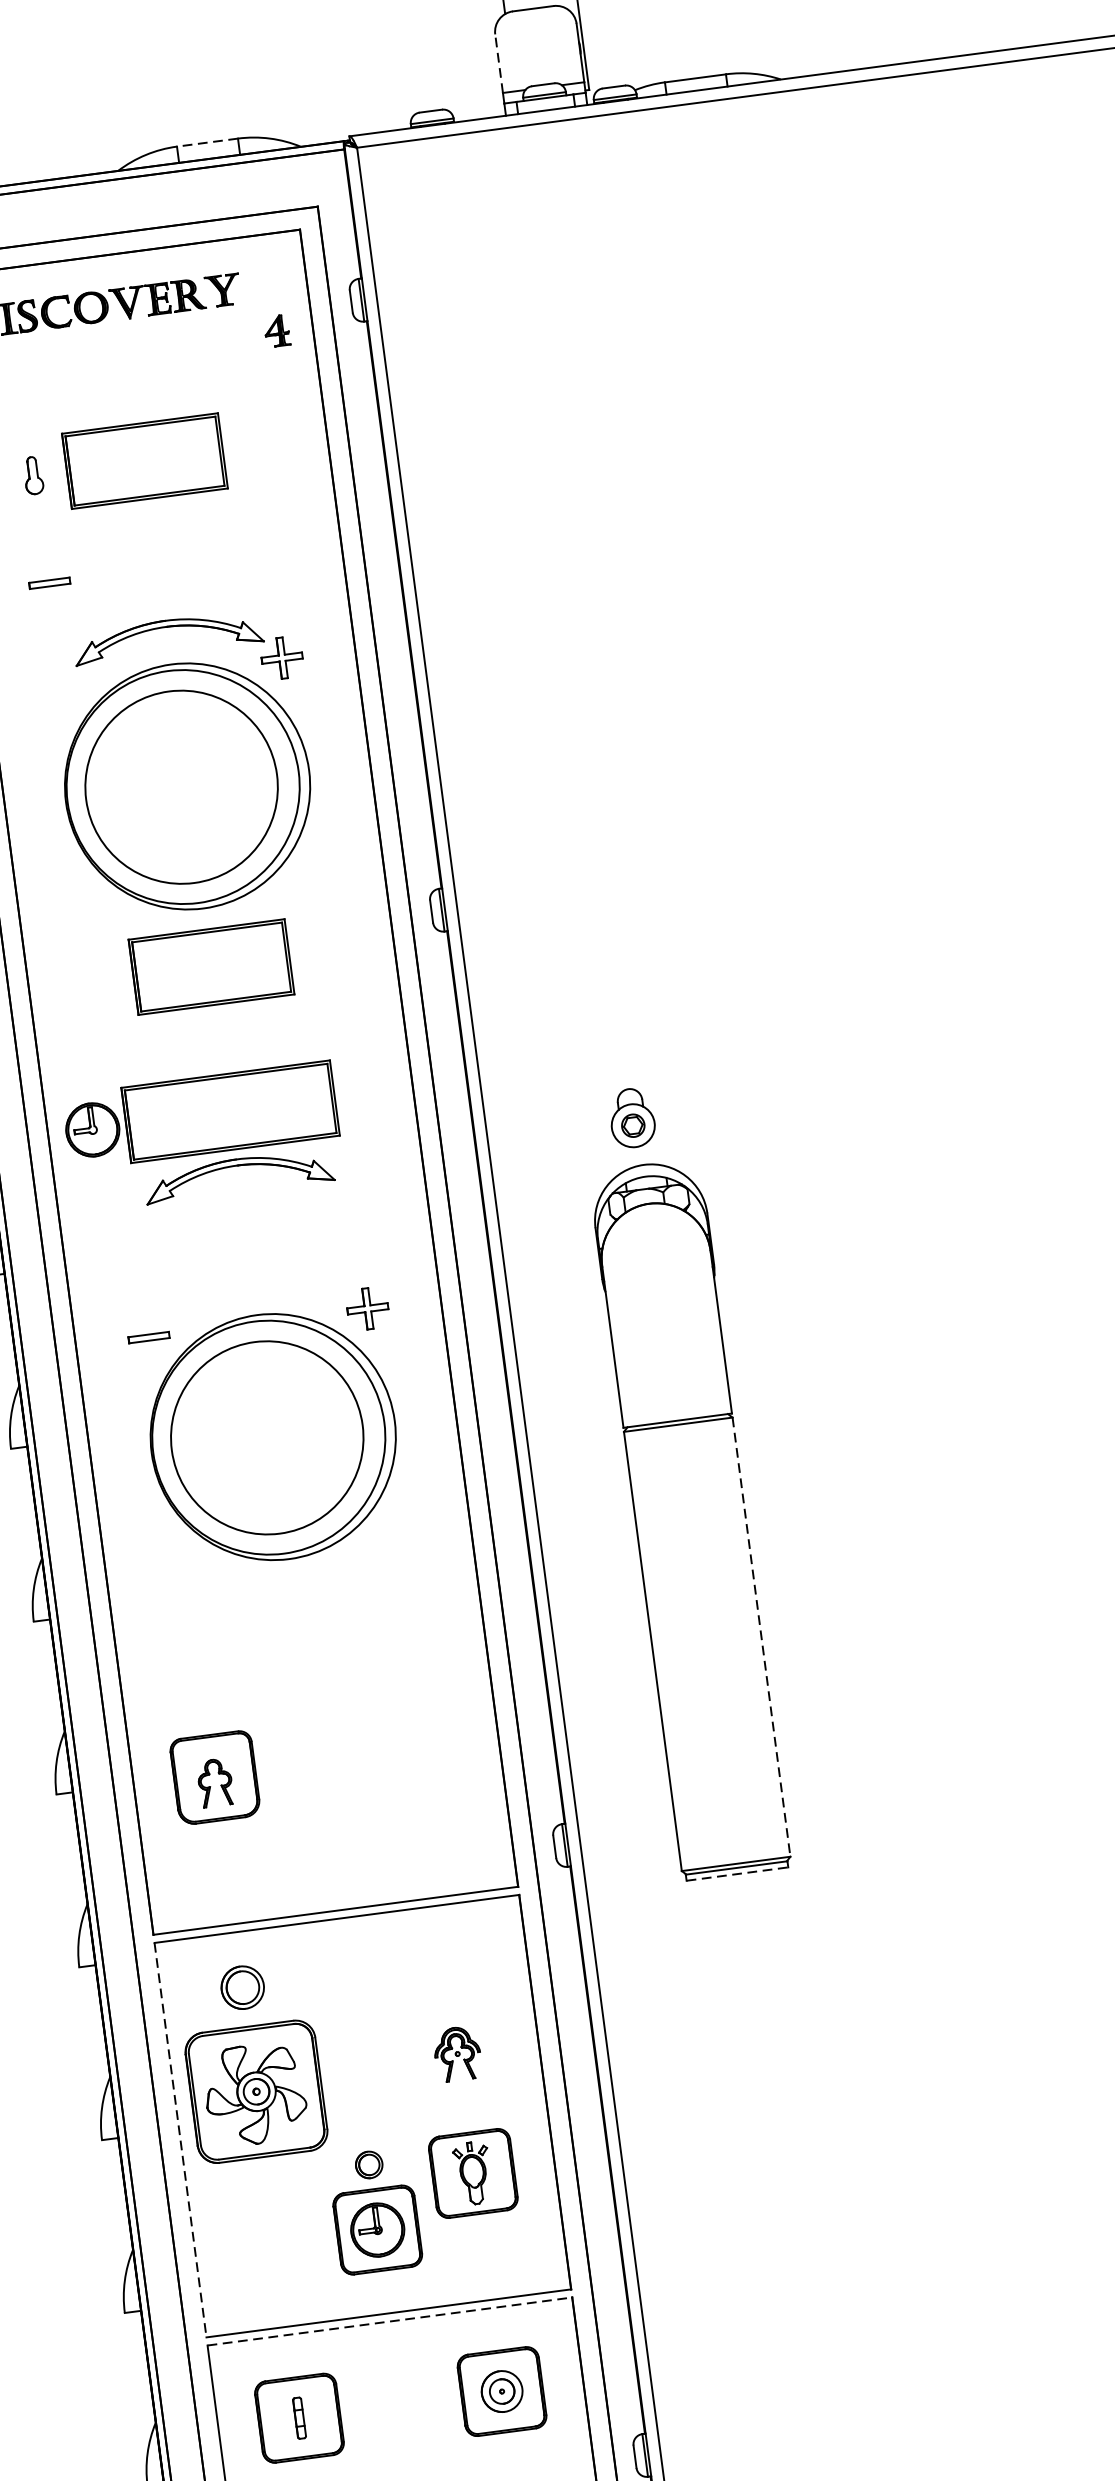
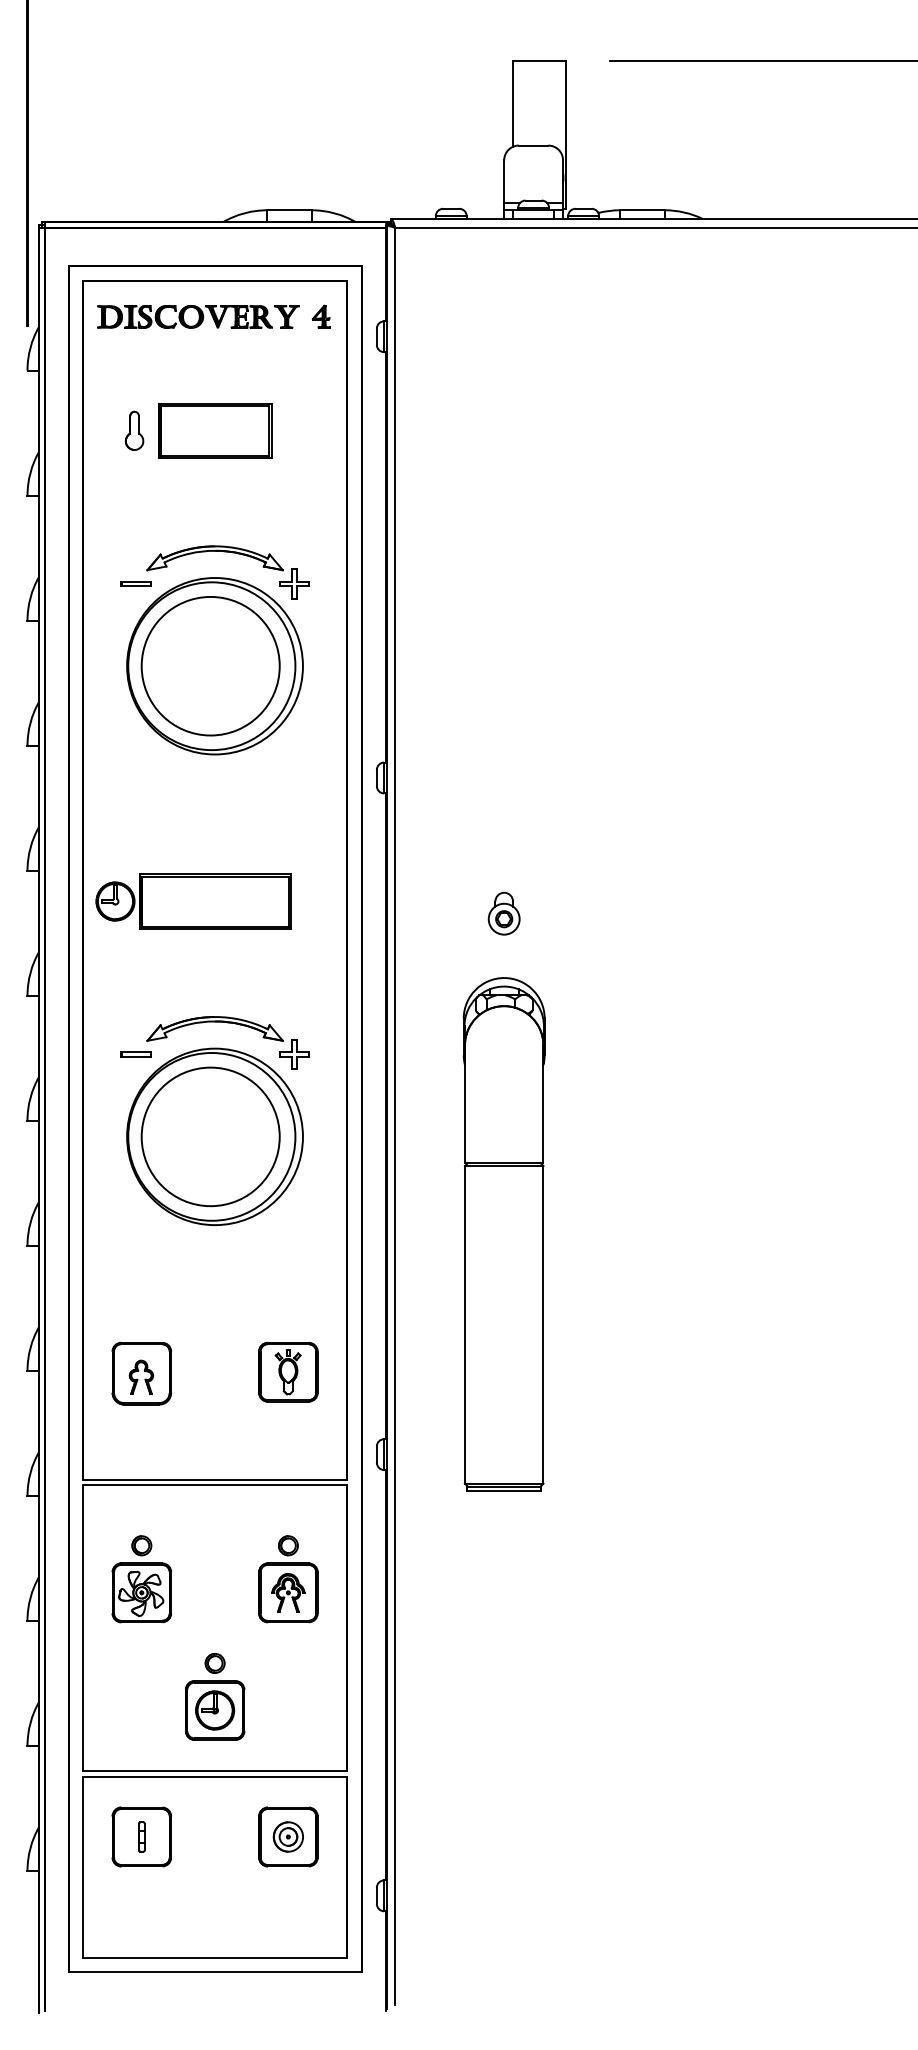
line: (499, 62) -> (504, 180), dashed -> solid
line: (206, 143) -> (288, 210), dashed -> solid
part: (275, 330) -> (320, 316), moved
part: (33, 475) -> (134, 430), size x1.43
part: (48, 582) -> (135, 583), moved
part: (211, 966) -> (215, 796), removed
part: (631, 1117) -> (503, 913), moved
part: (238, 1175) -> (214, 1028), moved
line: (761, 1636) -> (543, 1324), dashed -> solid
line: (737, 1874) -> (504, 1491), dashed -> solid
part: (455, 2035) -> (288, 1579), added
part: (252, 2062) -> (141, 1579), size x0.62
line: (180, 2140) -> (83, 1628), dashed -> solid
part: (473, 2172) -> (288, 1371), moved
line: (390, 2321) -> (215, 1776), dashed -> solid

